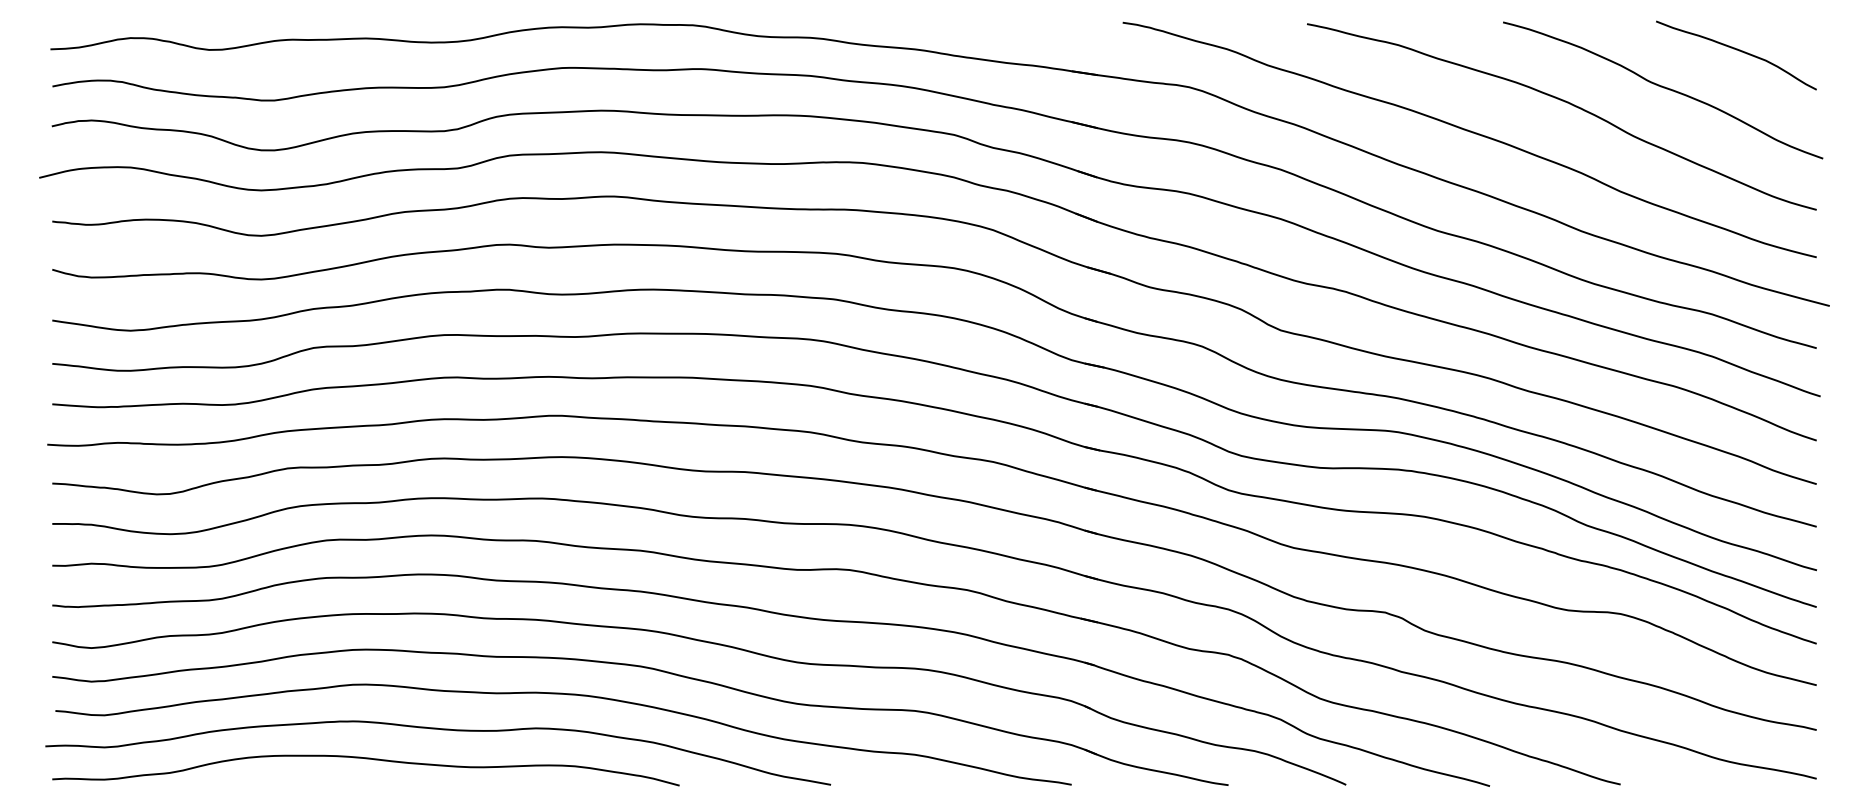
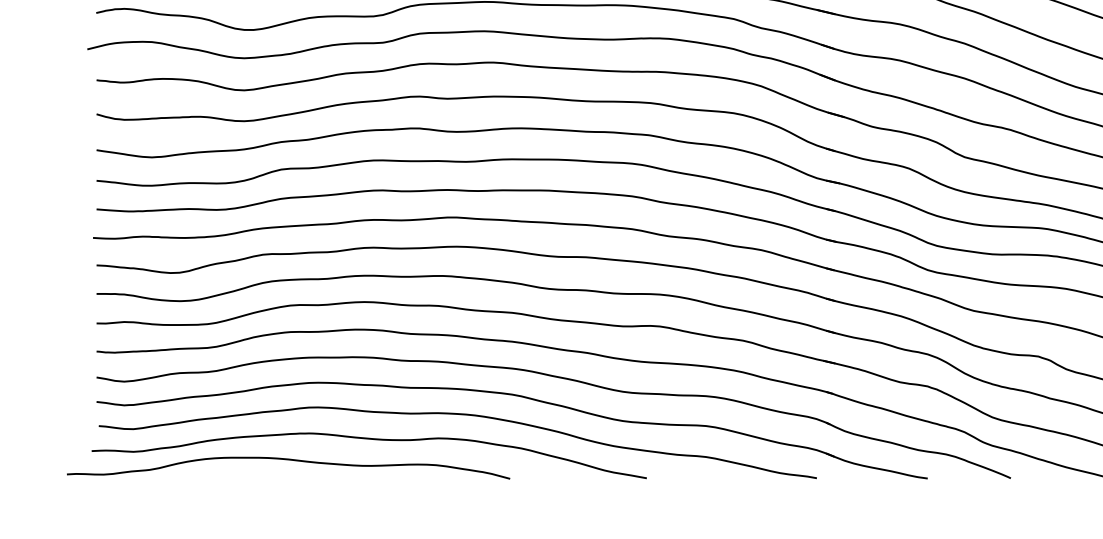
curve: (365, 759) -> (288, 460), moved

